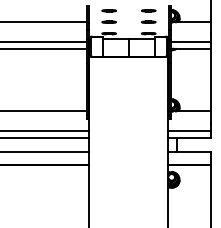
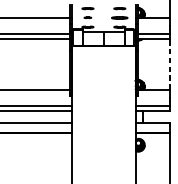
part: (108, 21) -> (87, 17), size x0.6
part: (148, 21) -> (119, 17), size x1.4
line: (211, 79) -> (170, 64), solid -> dashed

